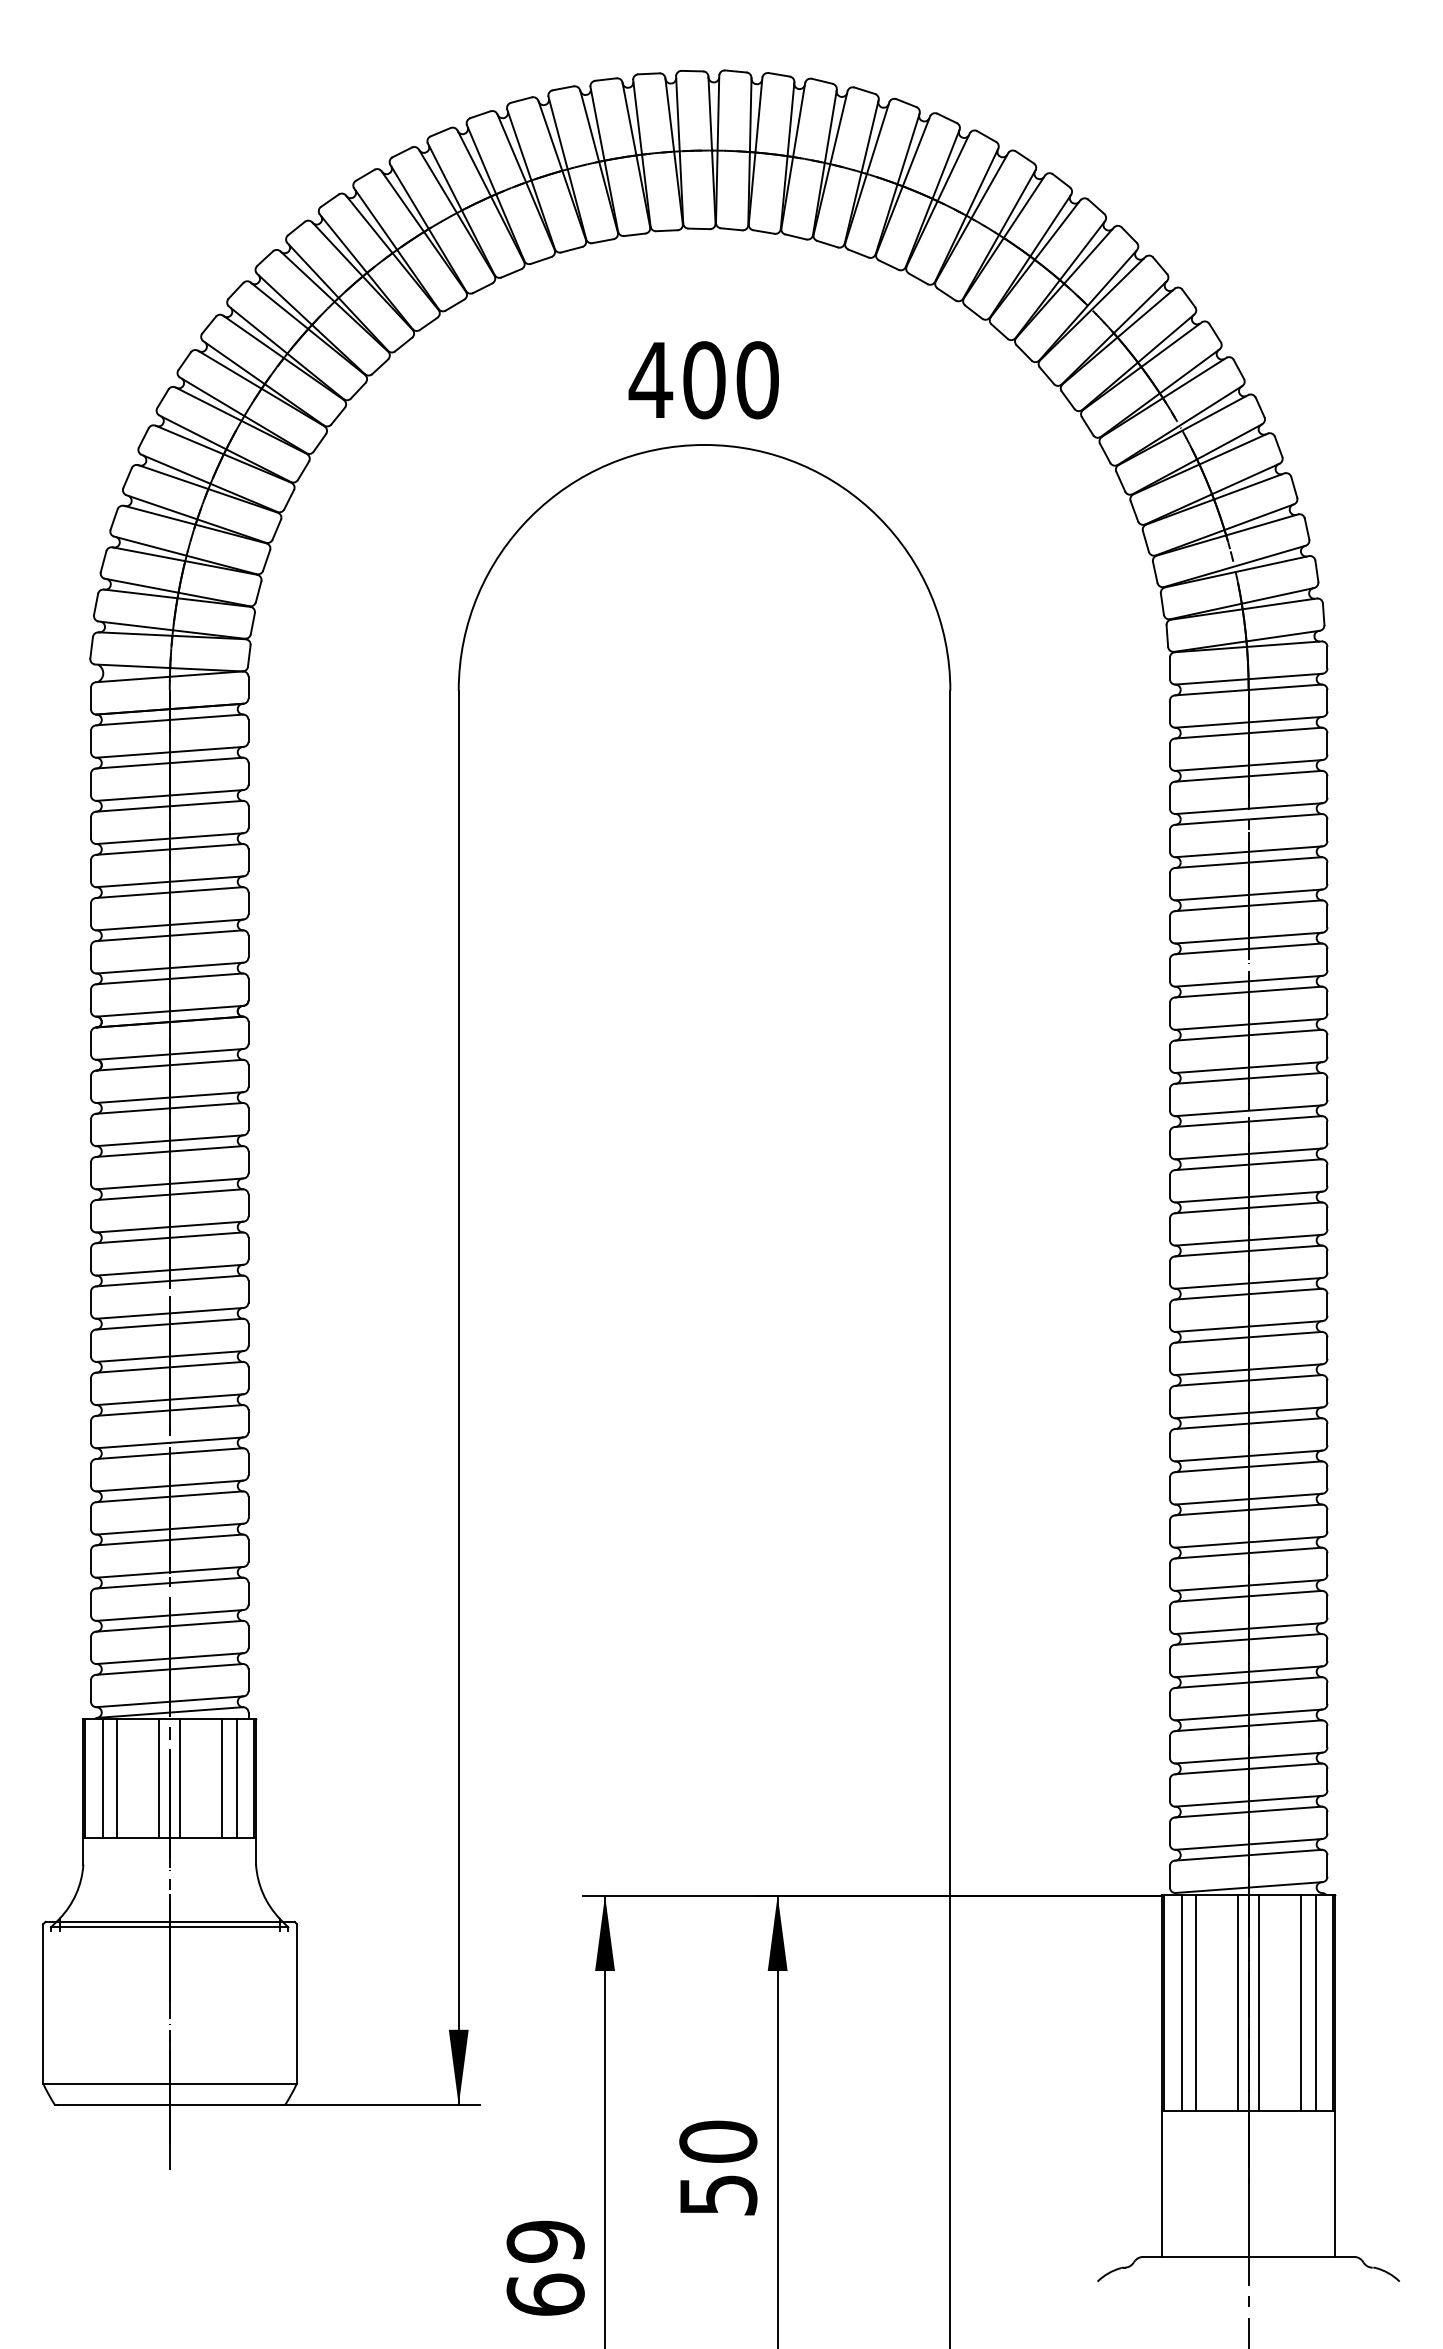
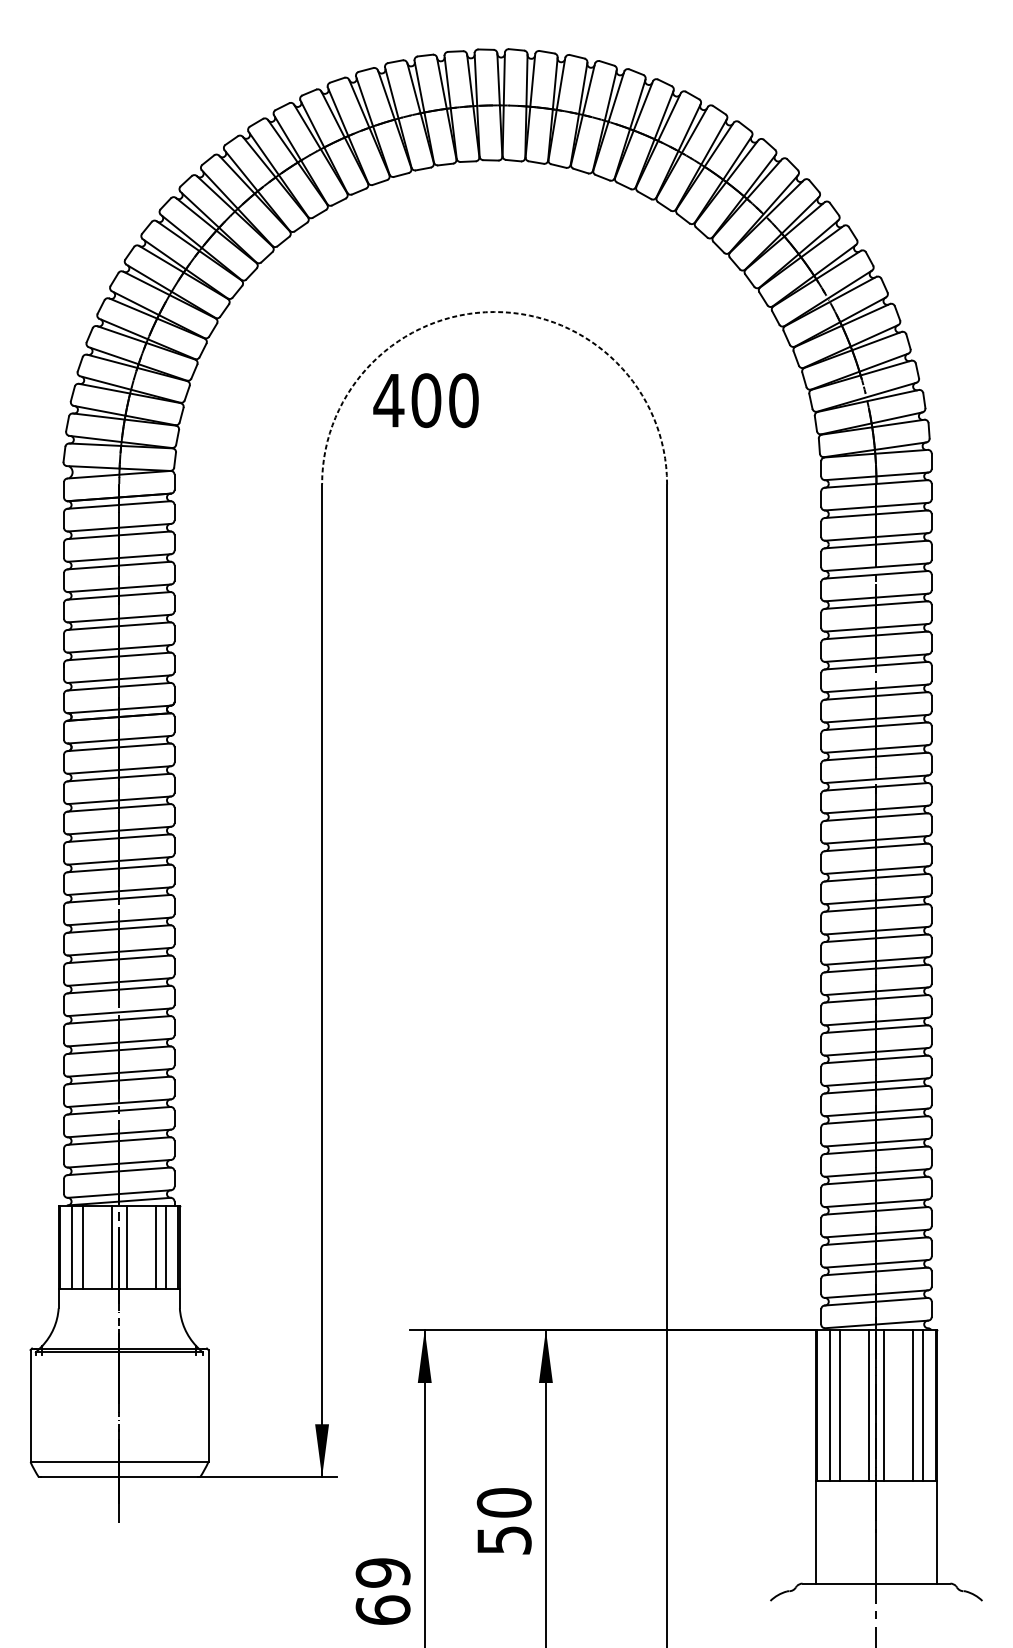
text: (703, 380) -> (425, 400), moved
arc: (704, 444) -> (494, 311), solid -> dashed

